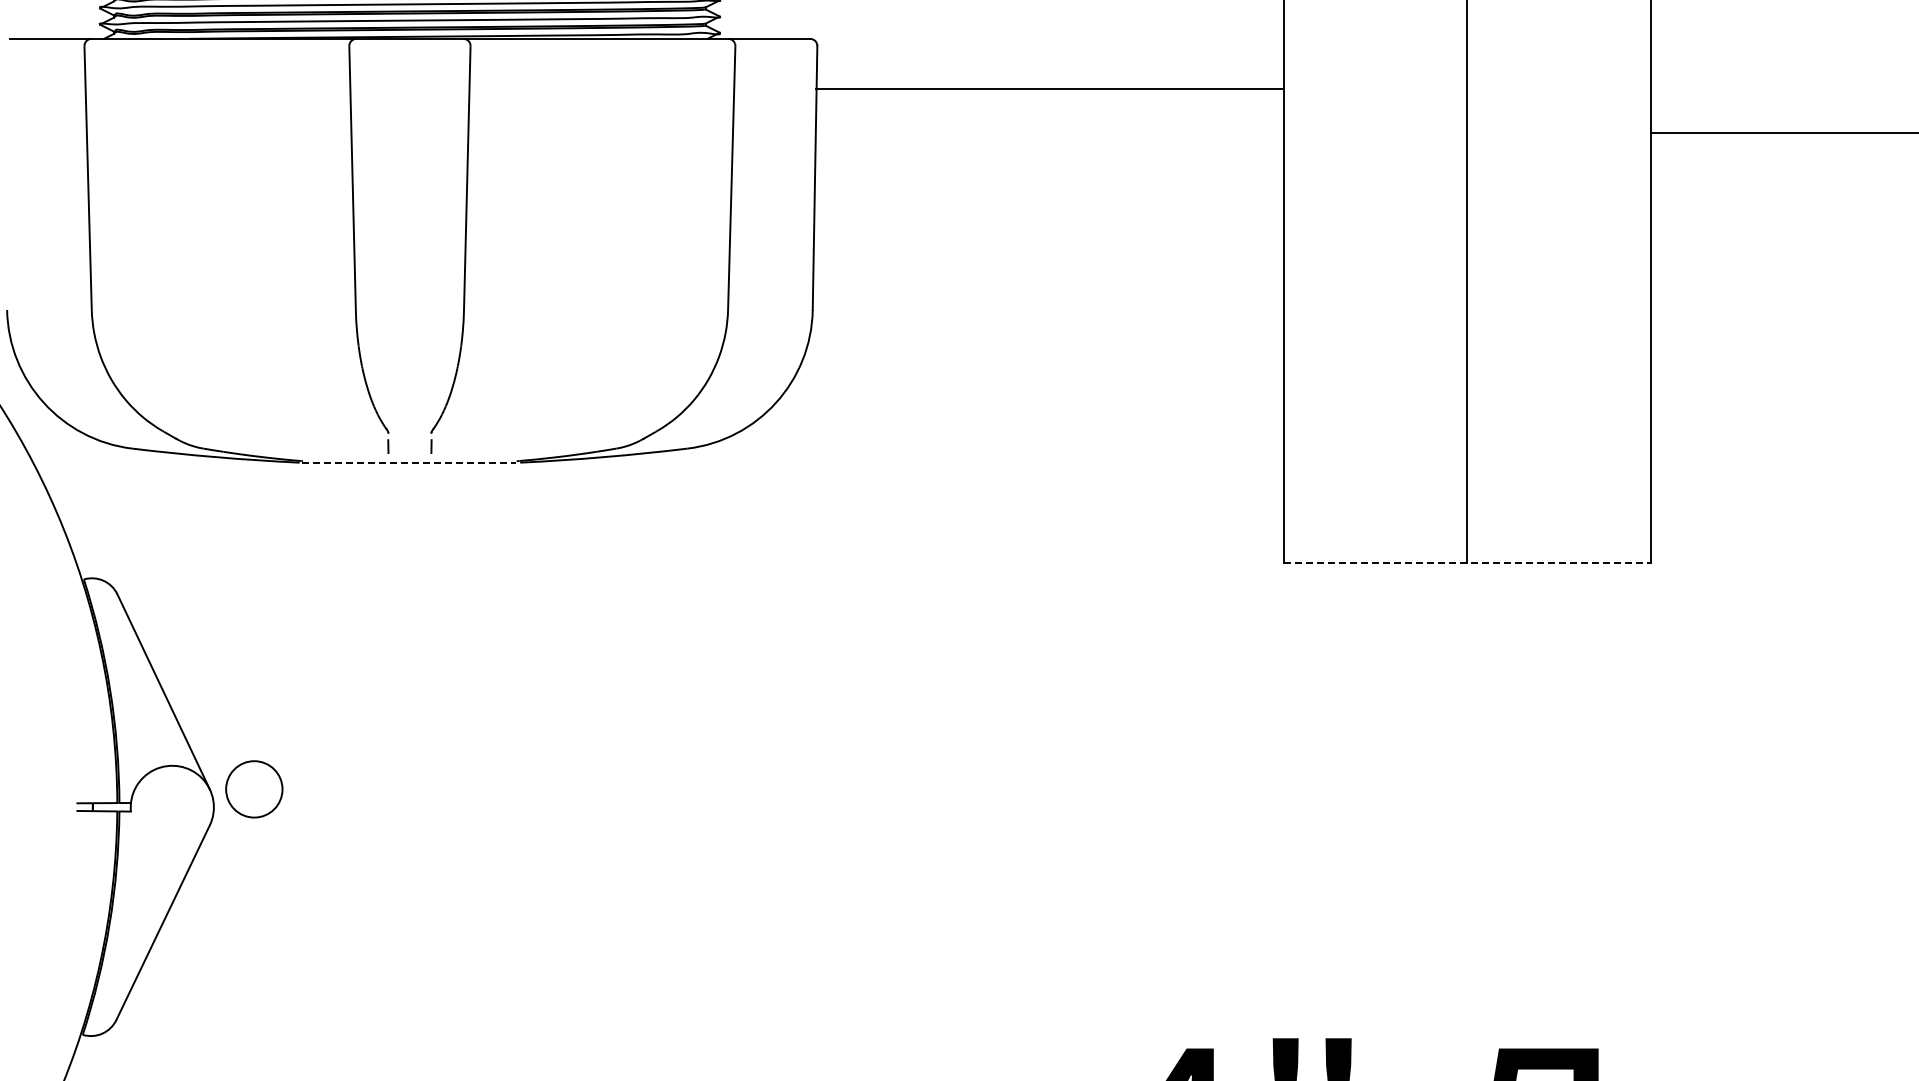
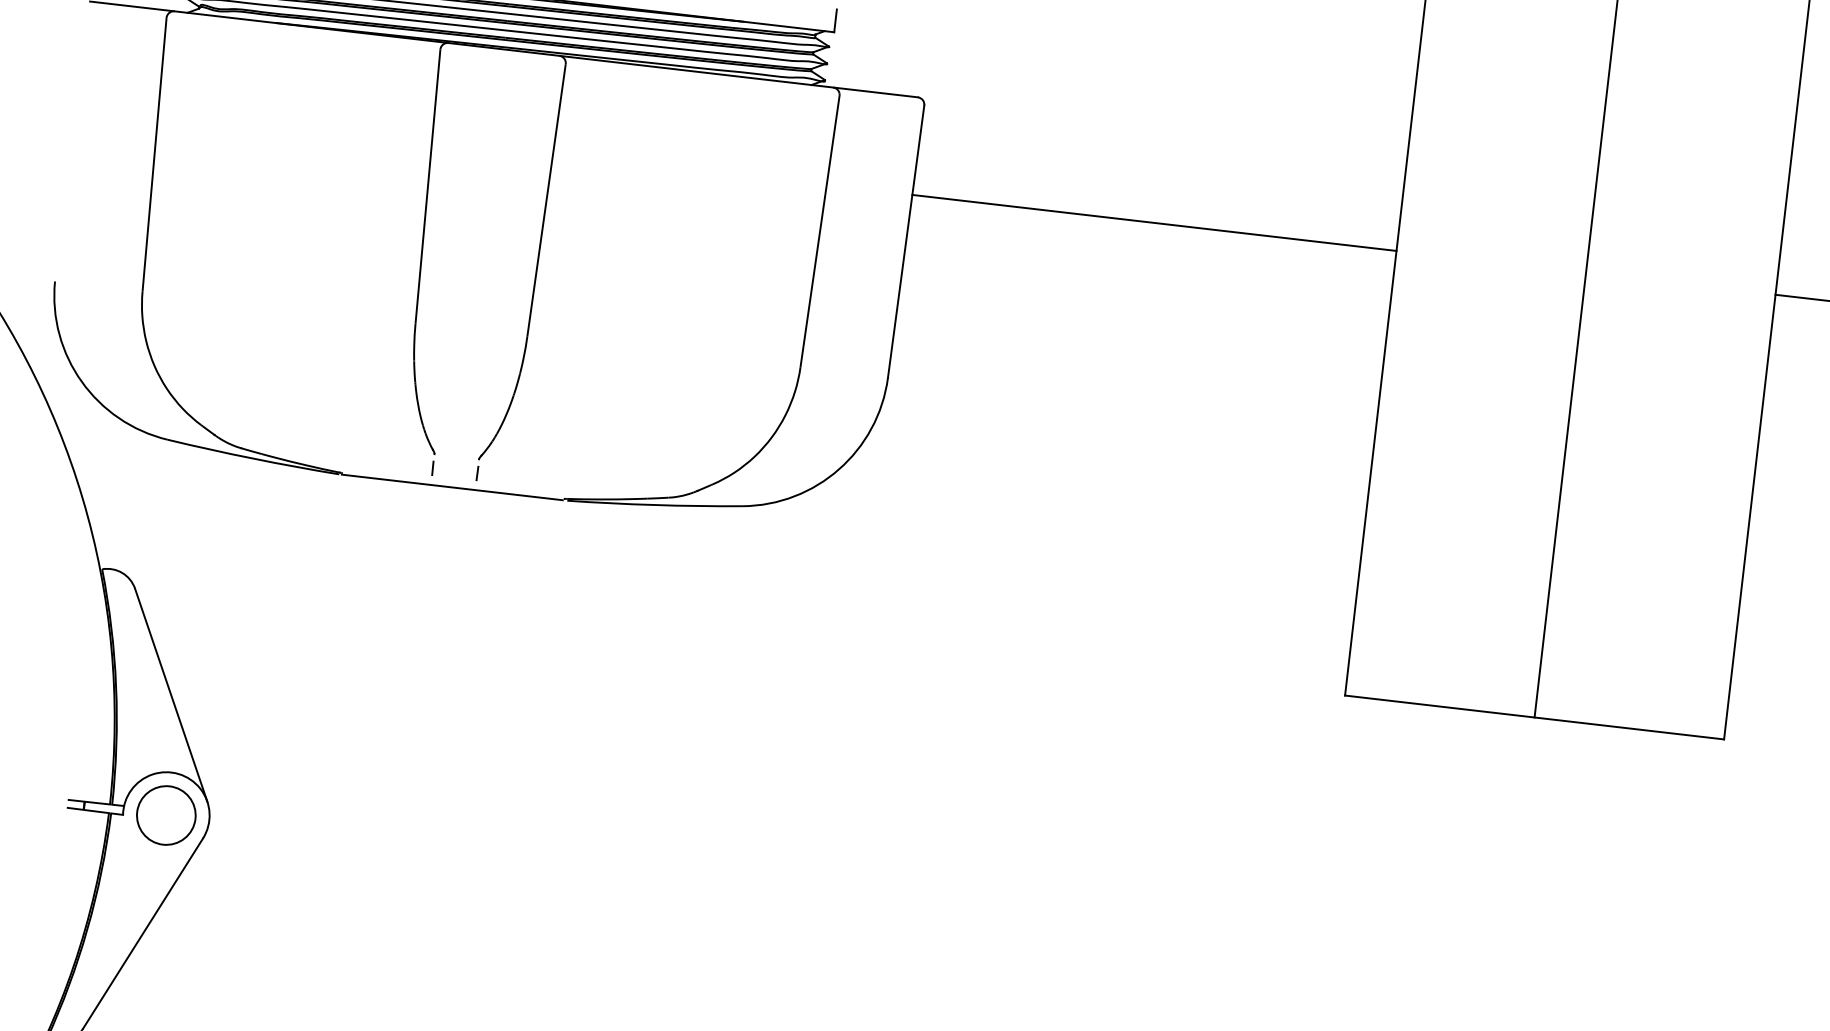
line: (1049, 88) -> (1153, 222), moved
line: (409, 462) -> (452, 487), dashed -> solid
line: (1467, 562) -> (1534, 717), dashed -> solid
circle: (254, 789) -> (166, 815), moved

